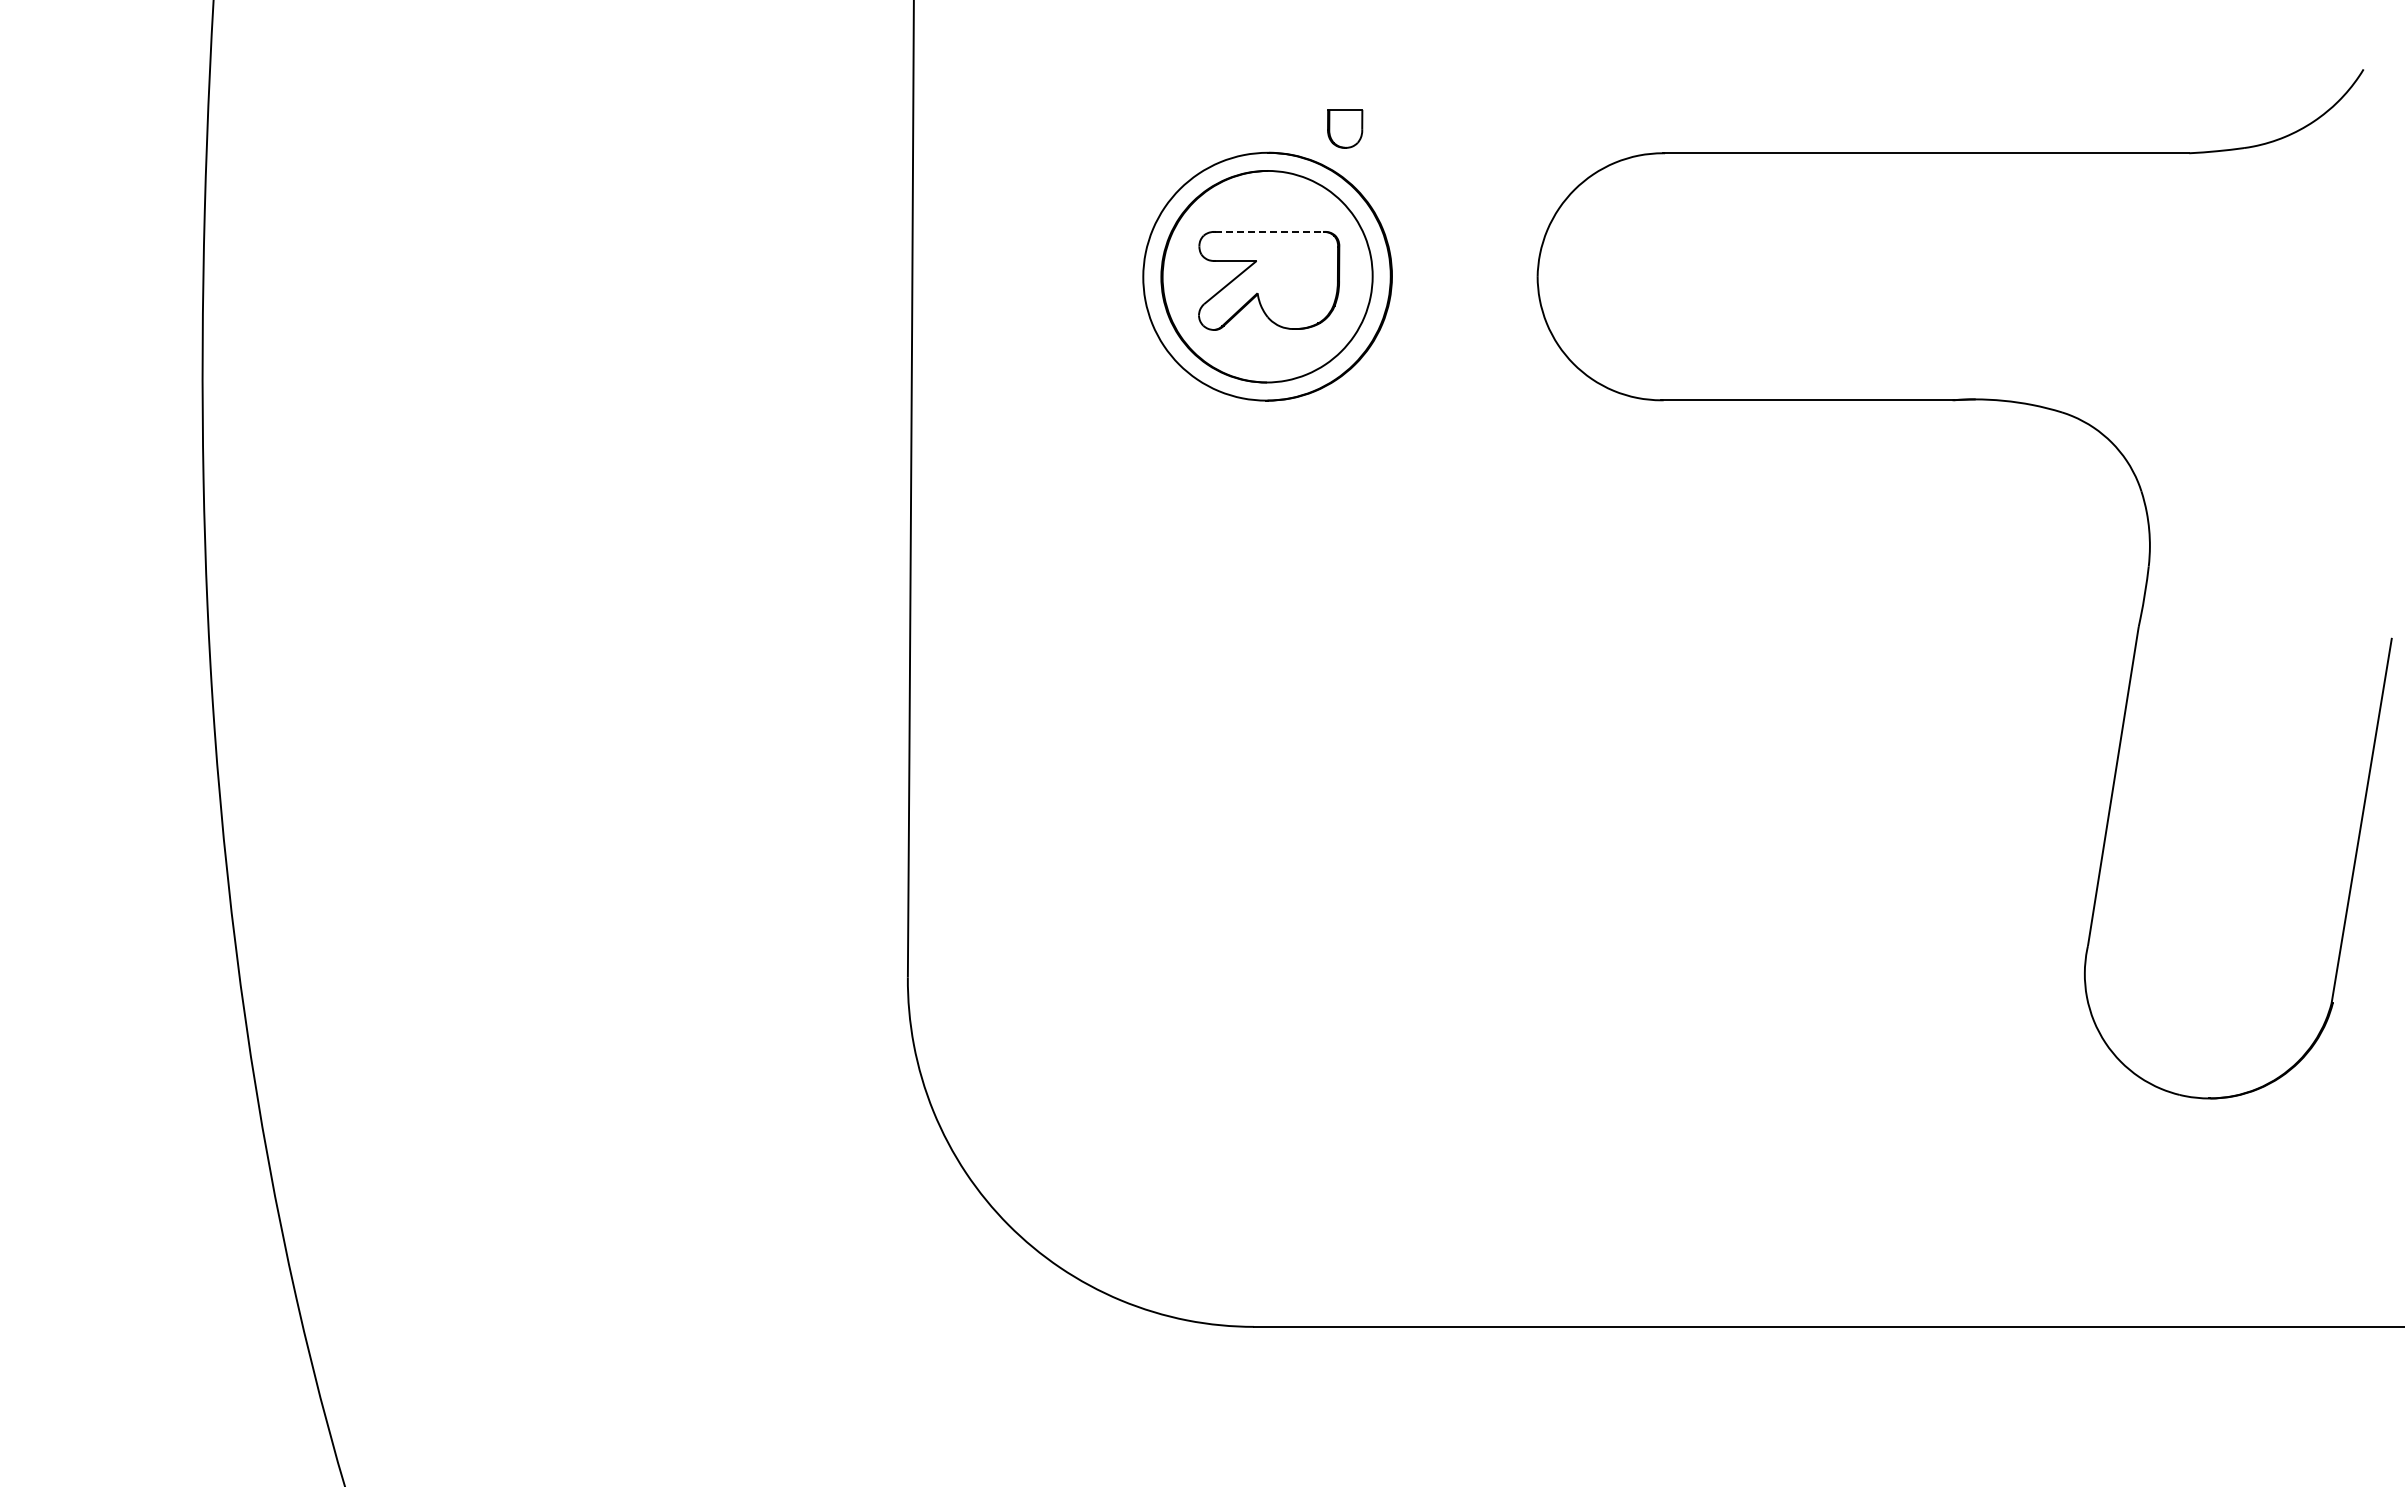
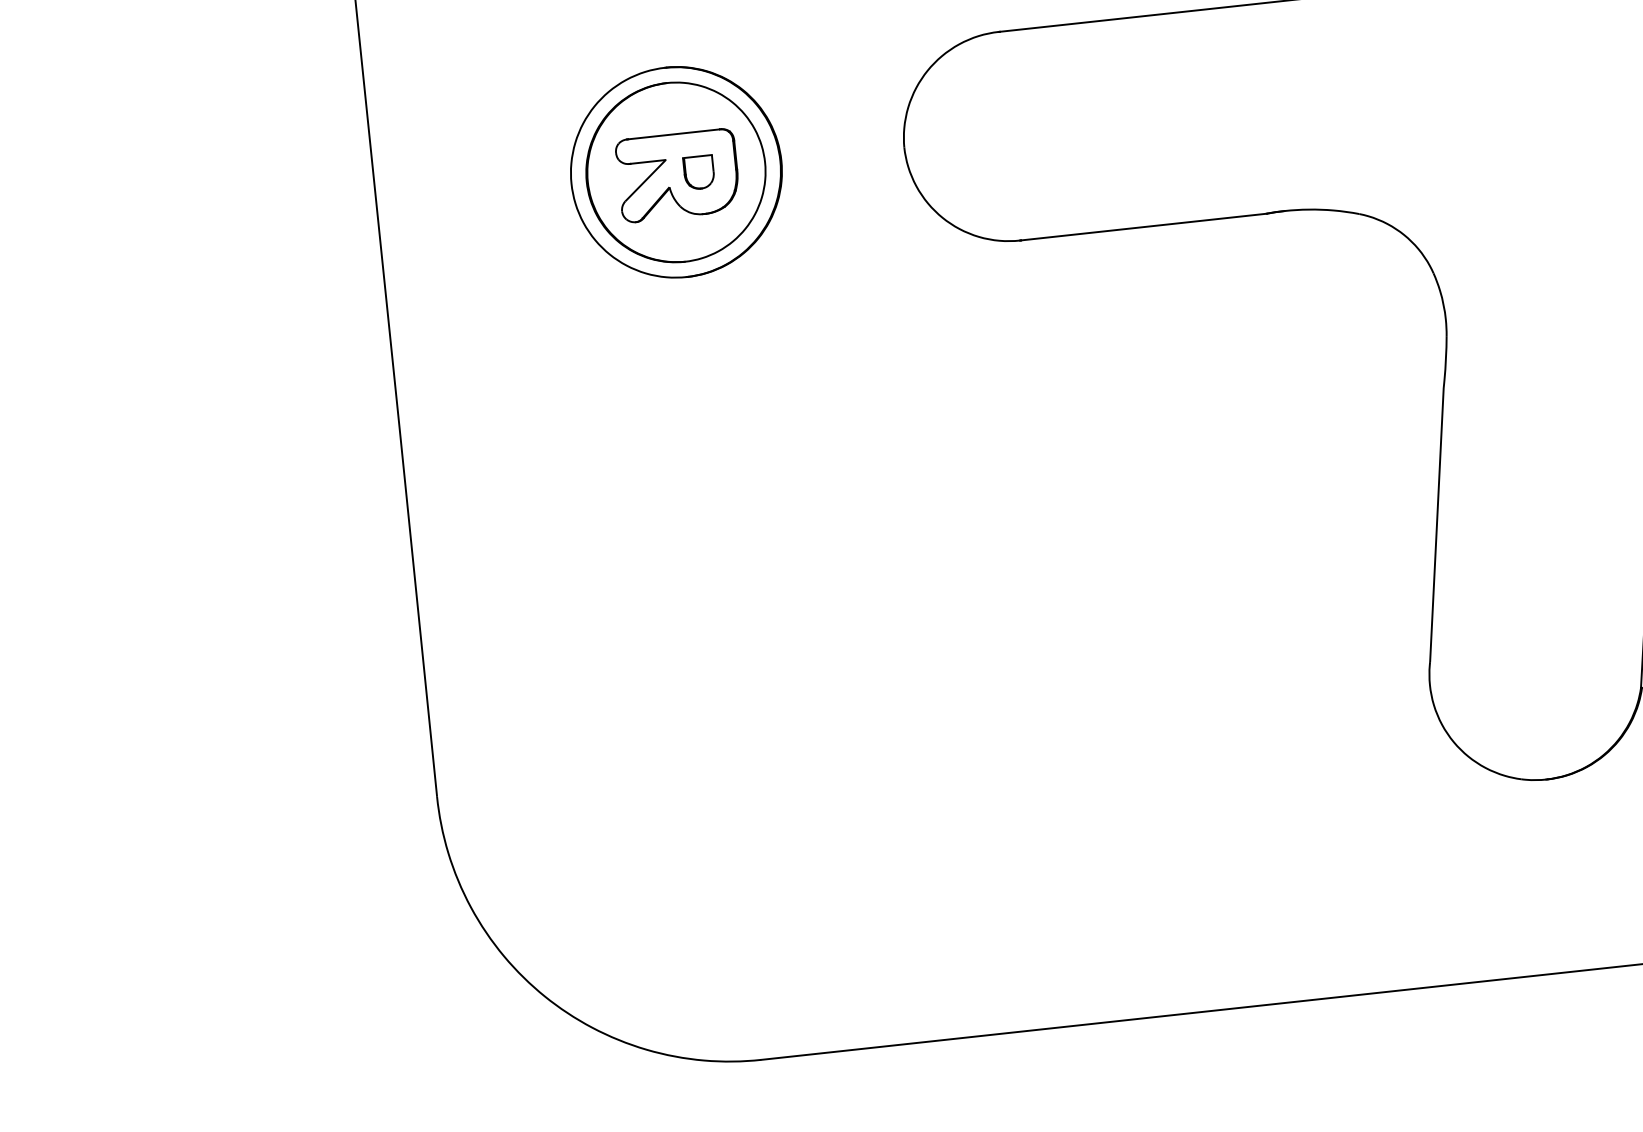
part: (1345, 128) -> (699, 172), moved
line: (1269, 231) -> (673, 134), dashed -> solid

